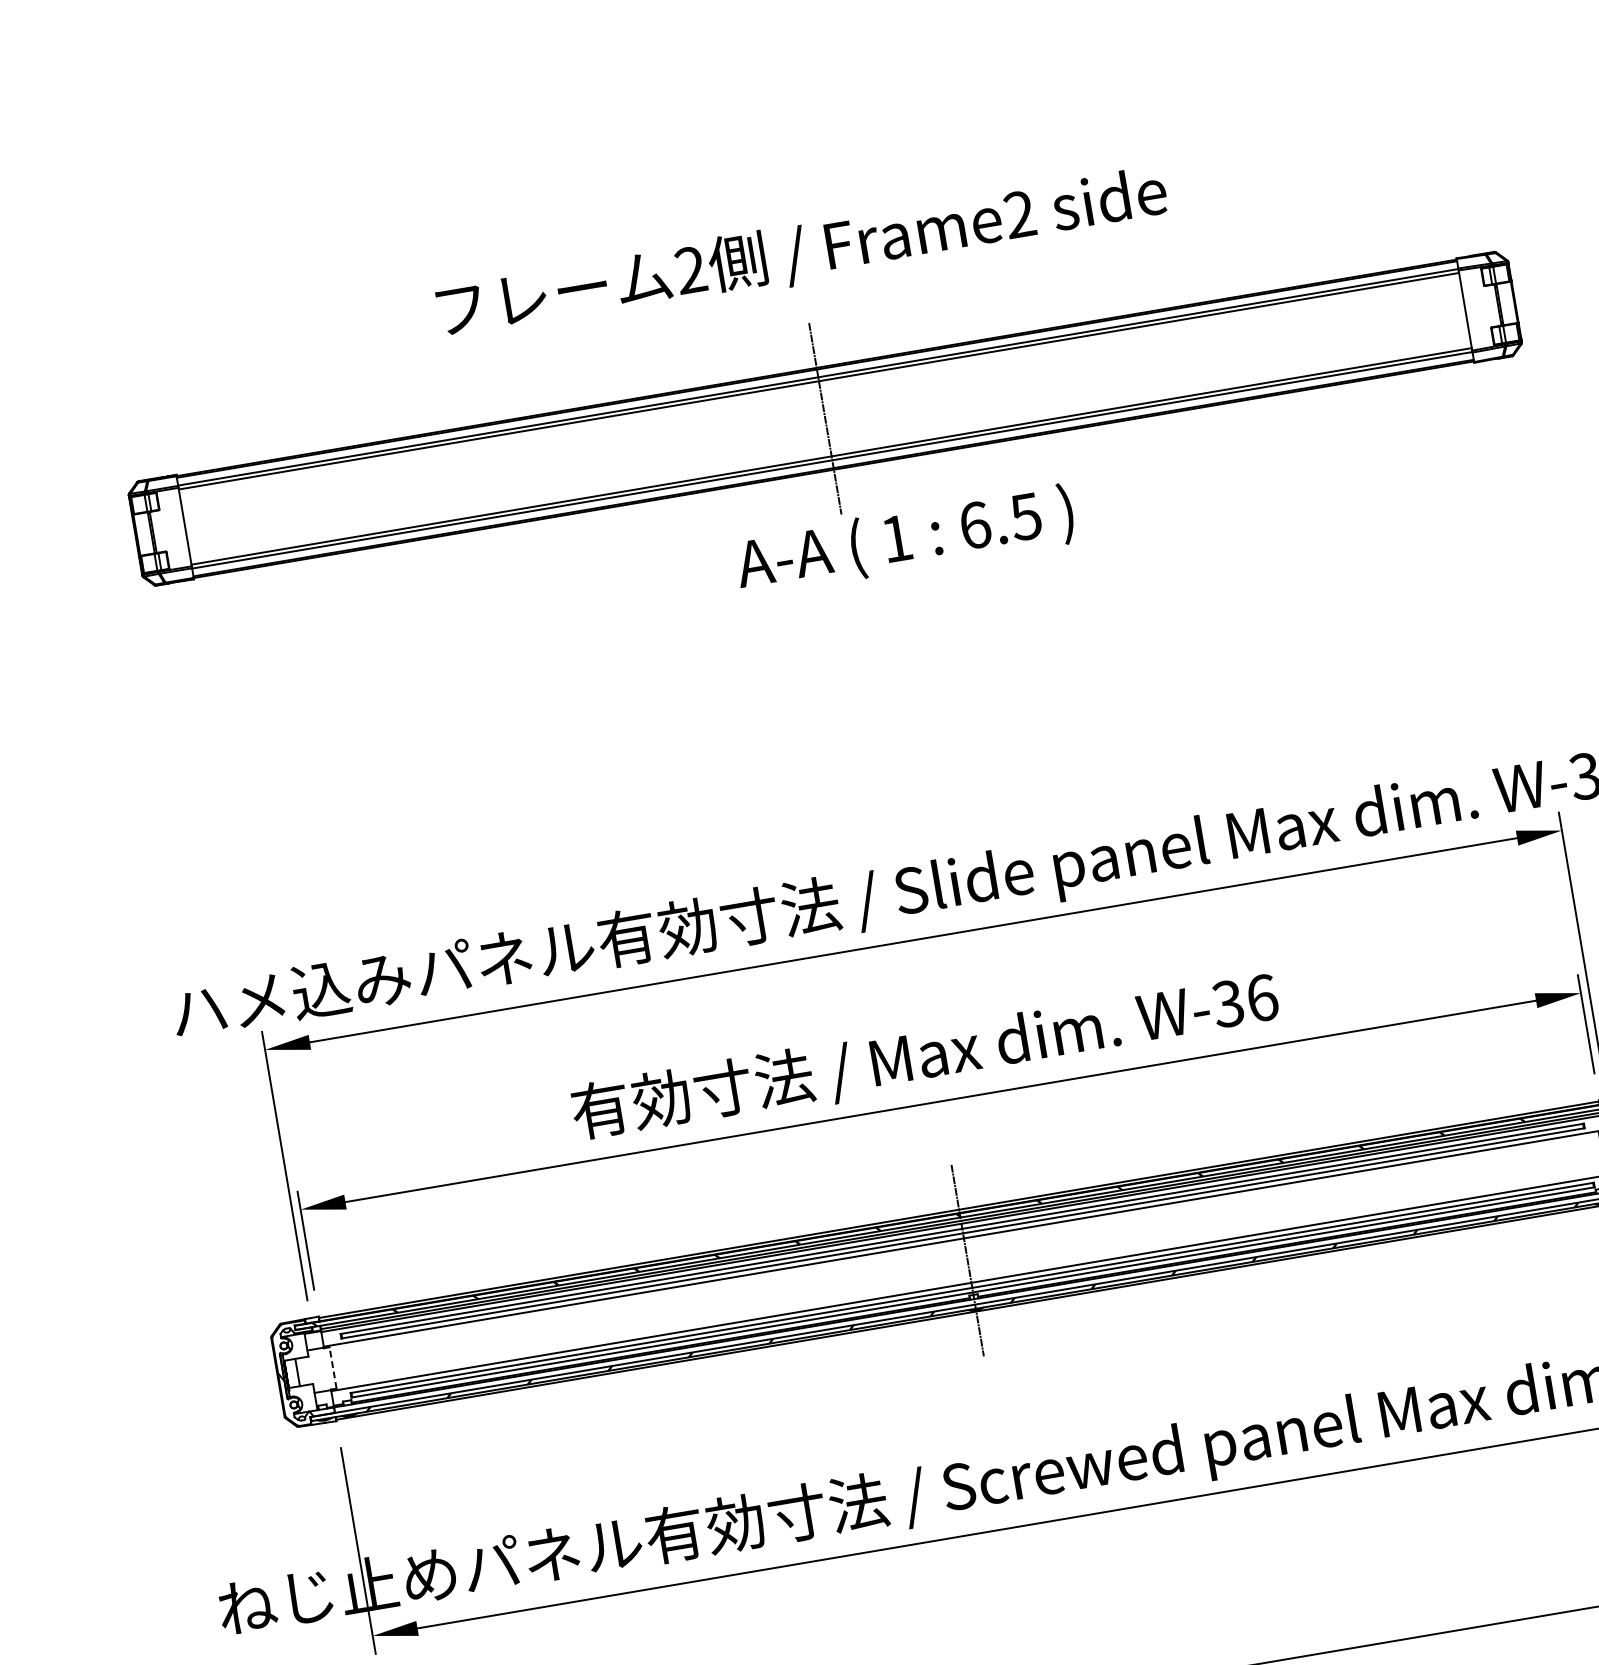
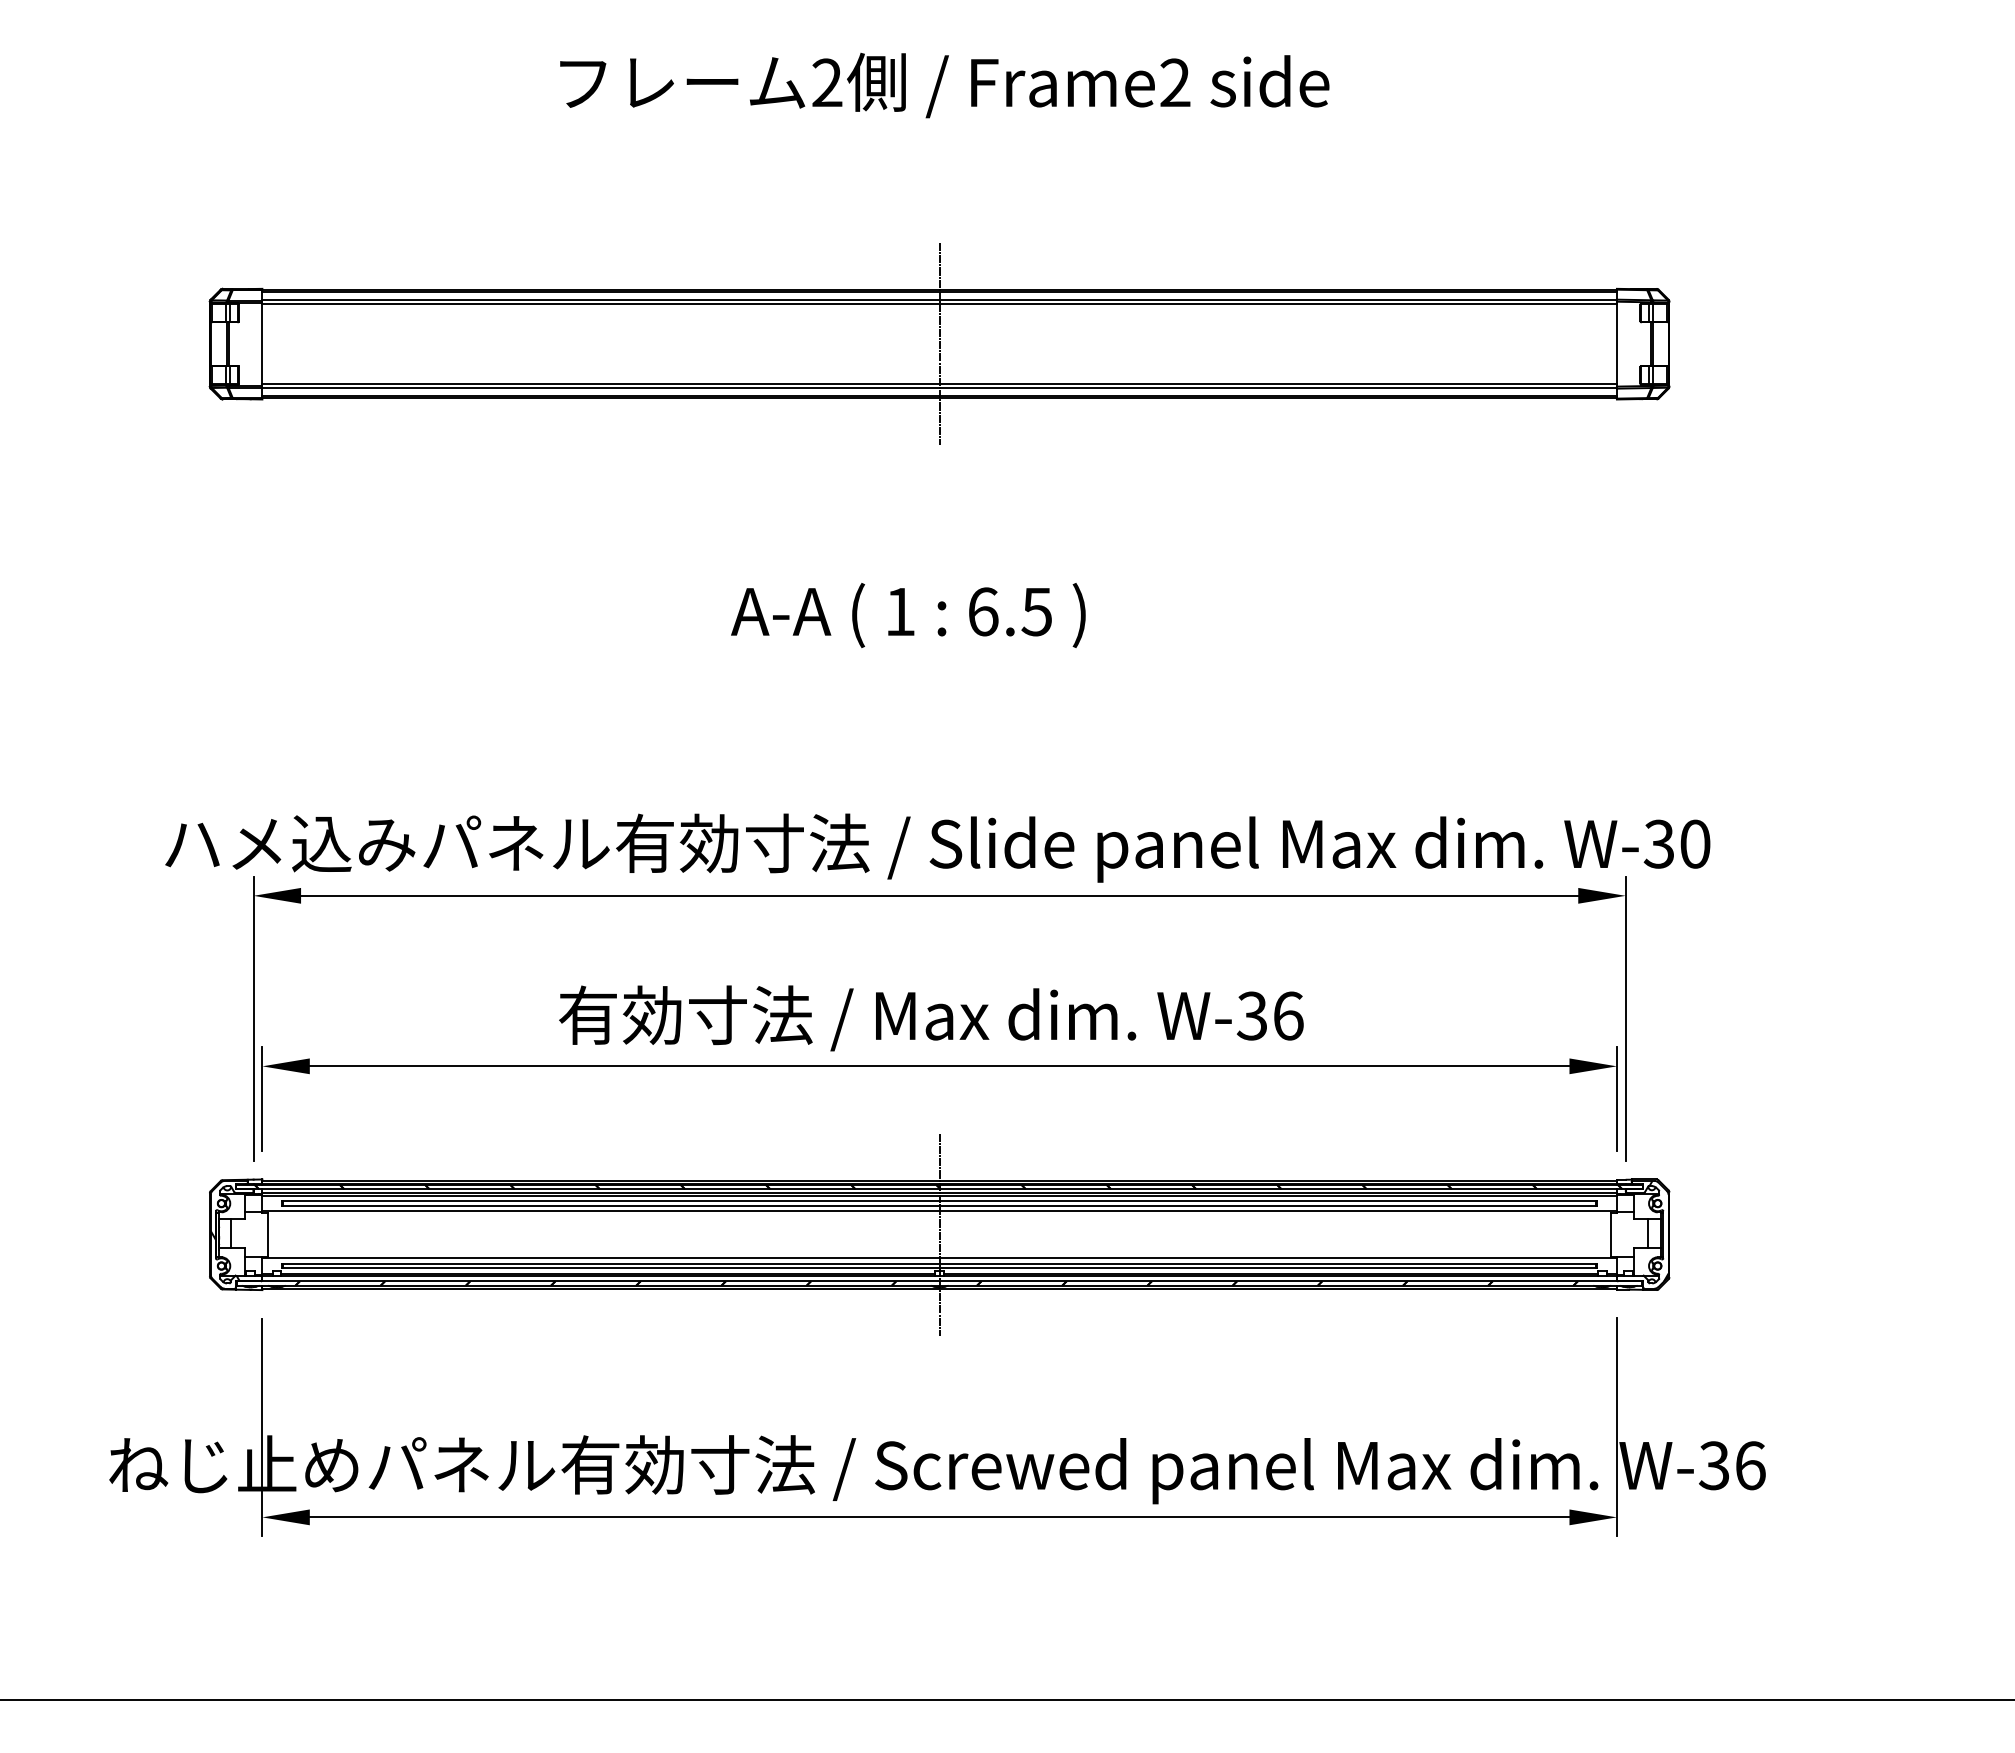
text: (802, 253) -> (944, 85), moved
text: (905, 540) -> (908, 615), moved
line: (333, 1367) -> (268, 1234), dashed -> solid

